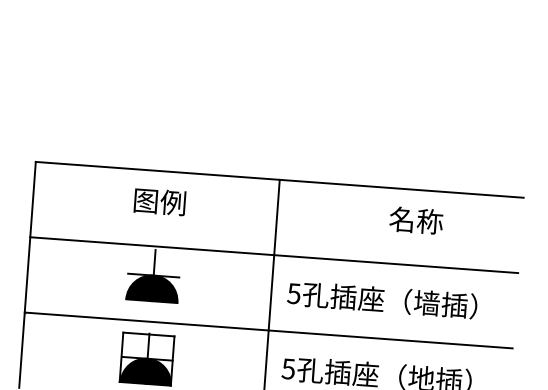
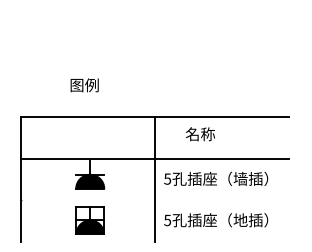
text: (159, 202) -> (84, 85), moved
text: (416, 221) -> (200, 134), moved
line: (269, 331) -> (155, 200), removed

